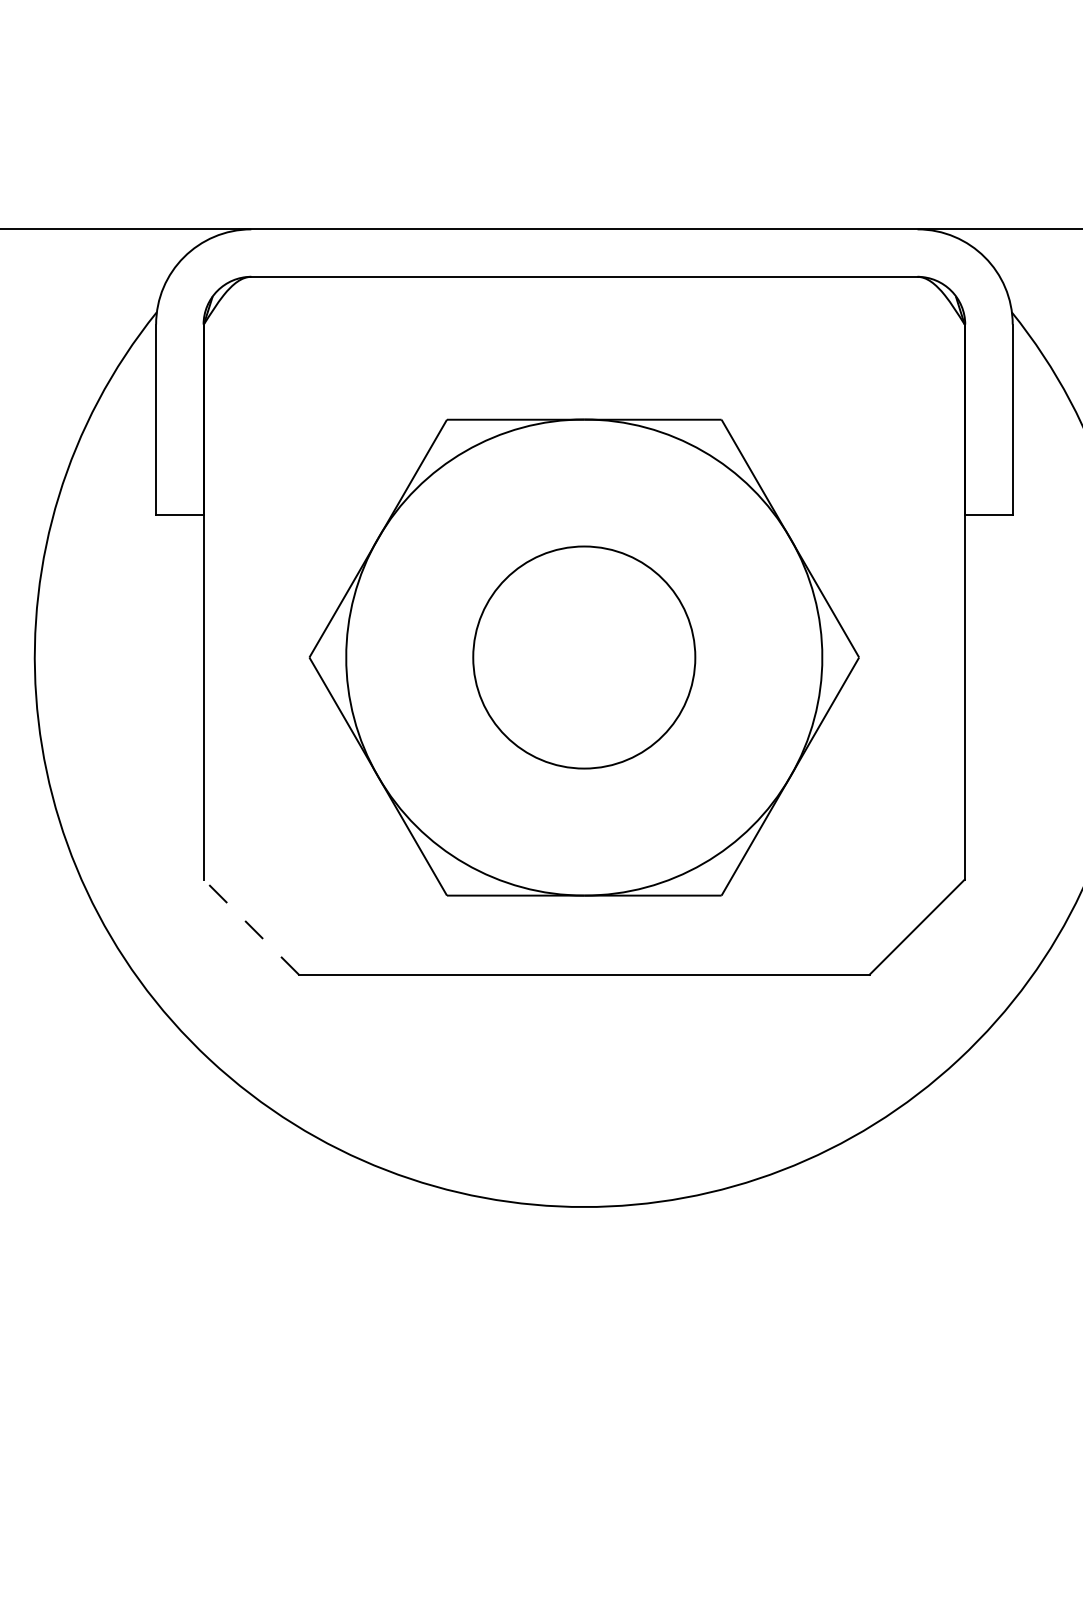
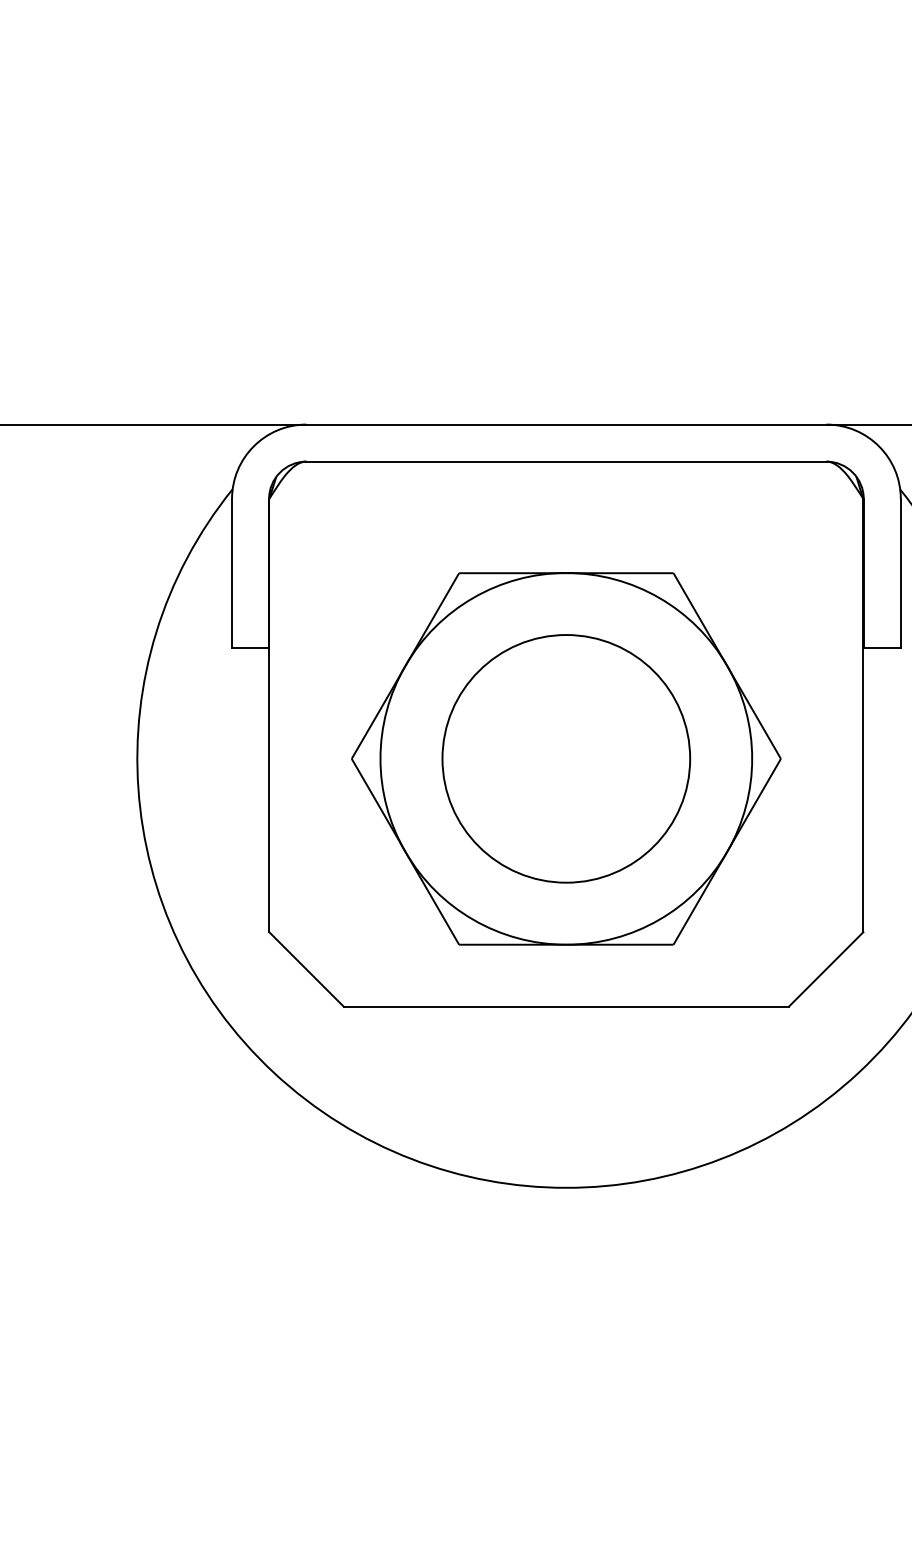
circle: (584, 657) -> (566, 758), size x1.43
line: (251, 927) -> (306, 969), dashed -> solid

